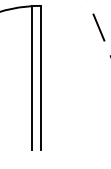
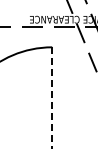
line: (31, 77) -> (45, 97), removed
line: (41, 77) -> (52, 97), solid -> dashed

